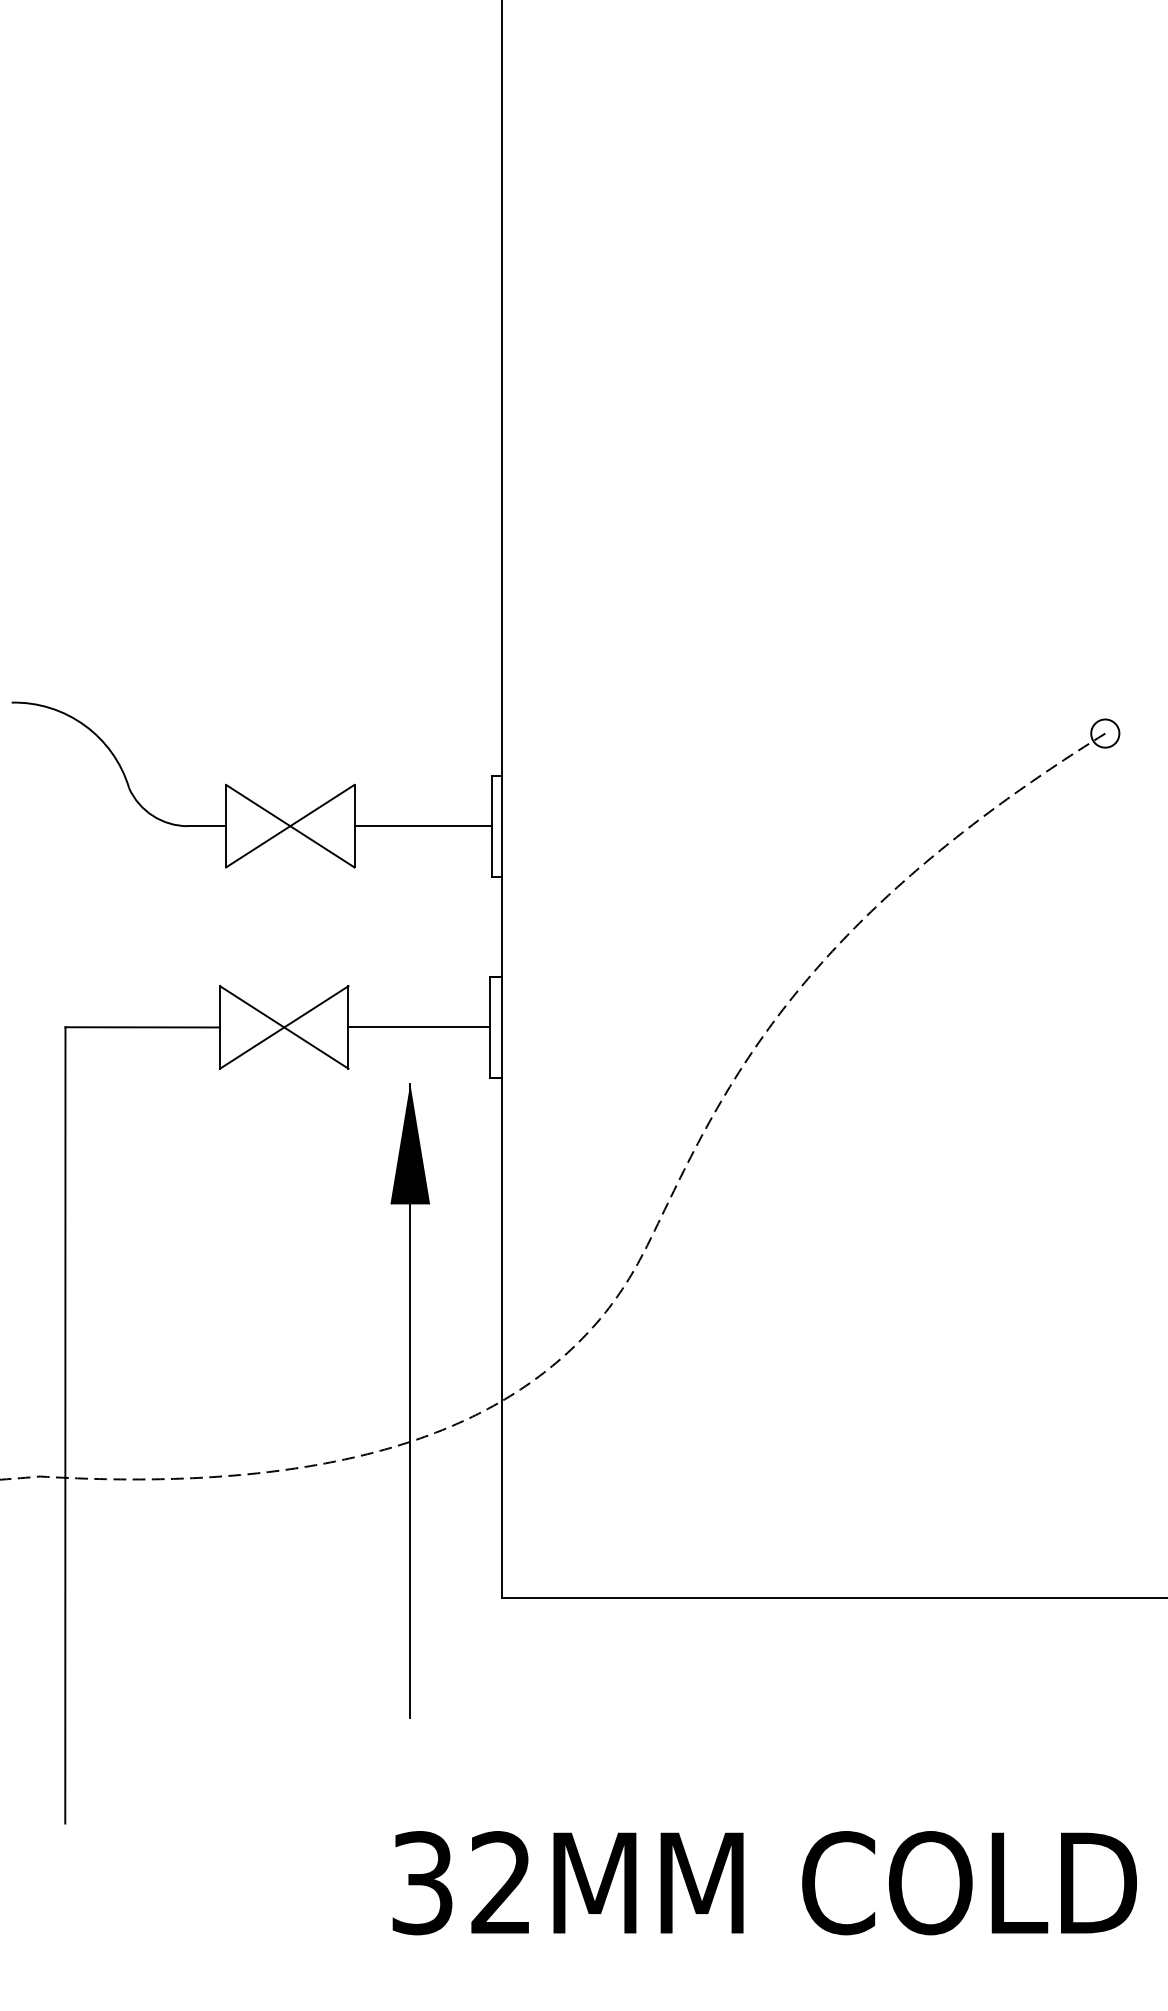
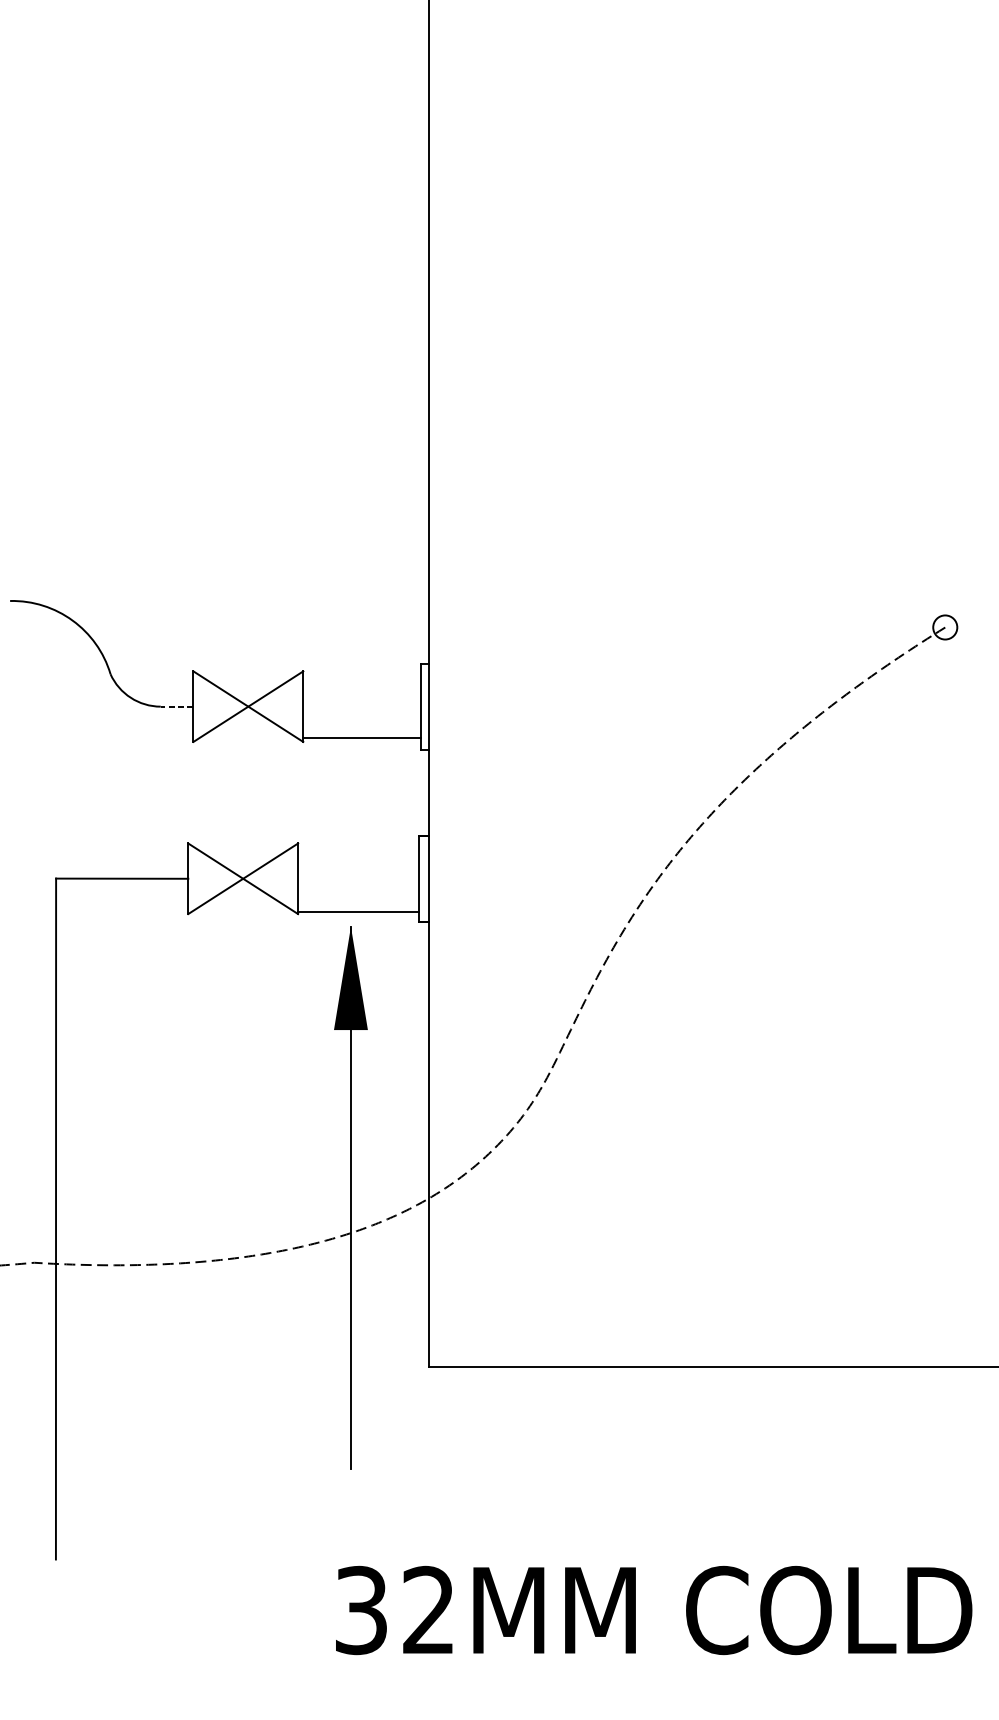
line: (206, 826) -> (176, 706), solid -> dashed
line: (422, 826) -> (361, 738), moved
line: (418, 1027) -> (357, 912), moved

